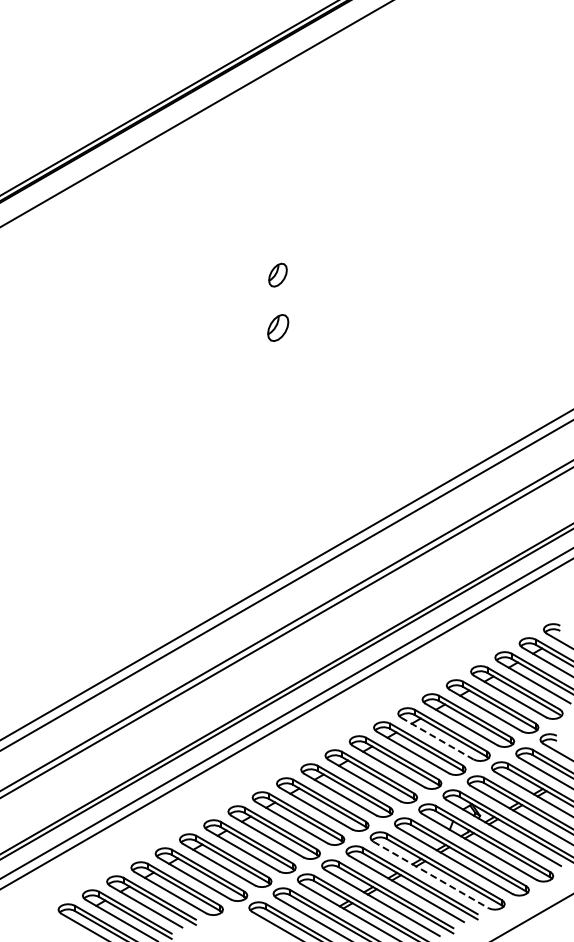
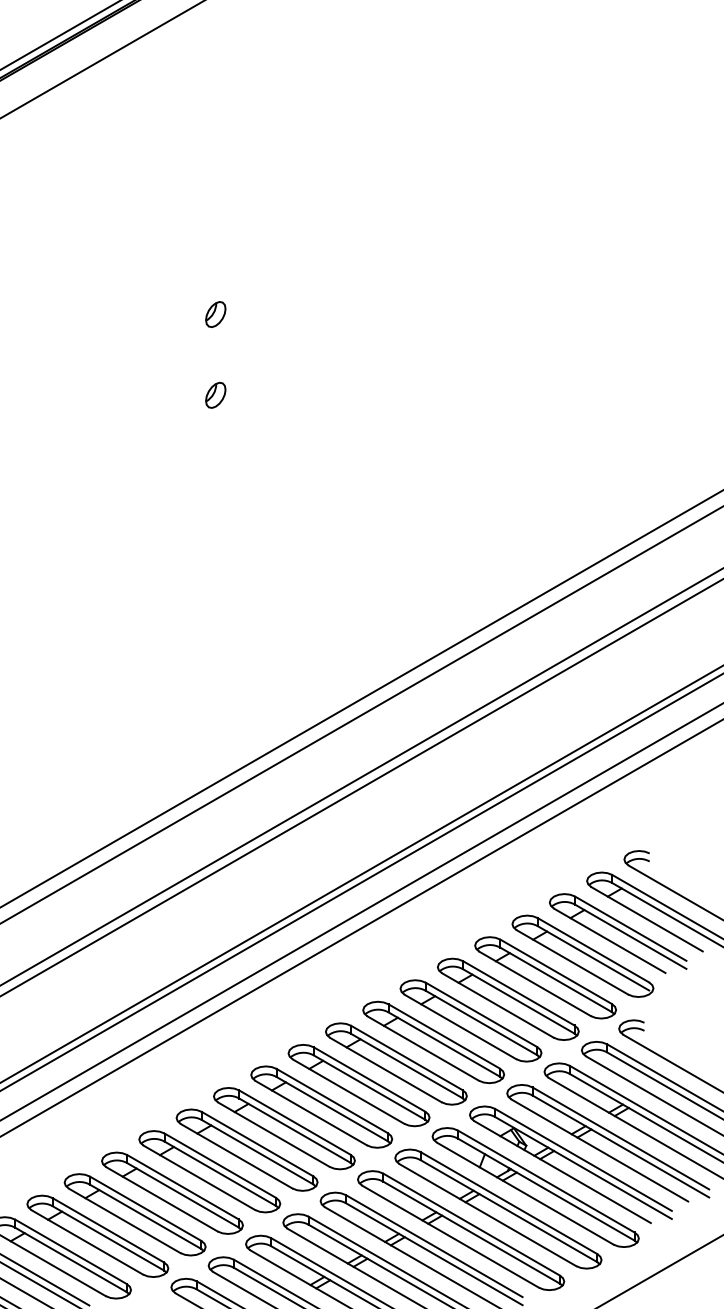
part: (278, 275) -> (216, 314), size x0.71
part: (277, 327) -> (214, 394), size x0.62
line: (437, 738) -> (460, 1026), dashed -> solid
line: (431, 875) -> (451, 1237), dashed -> solid

